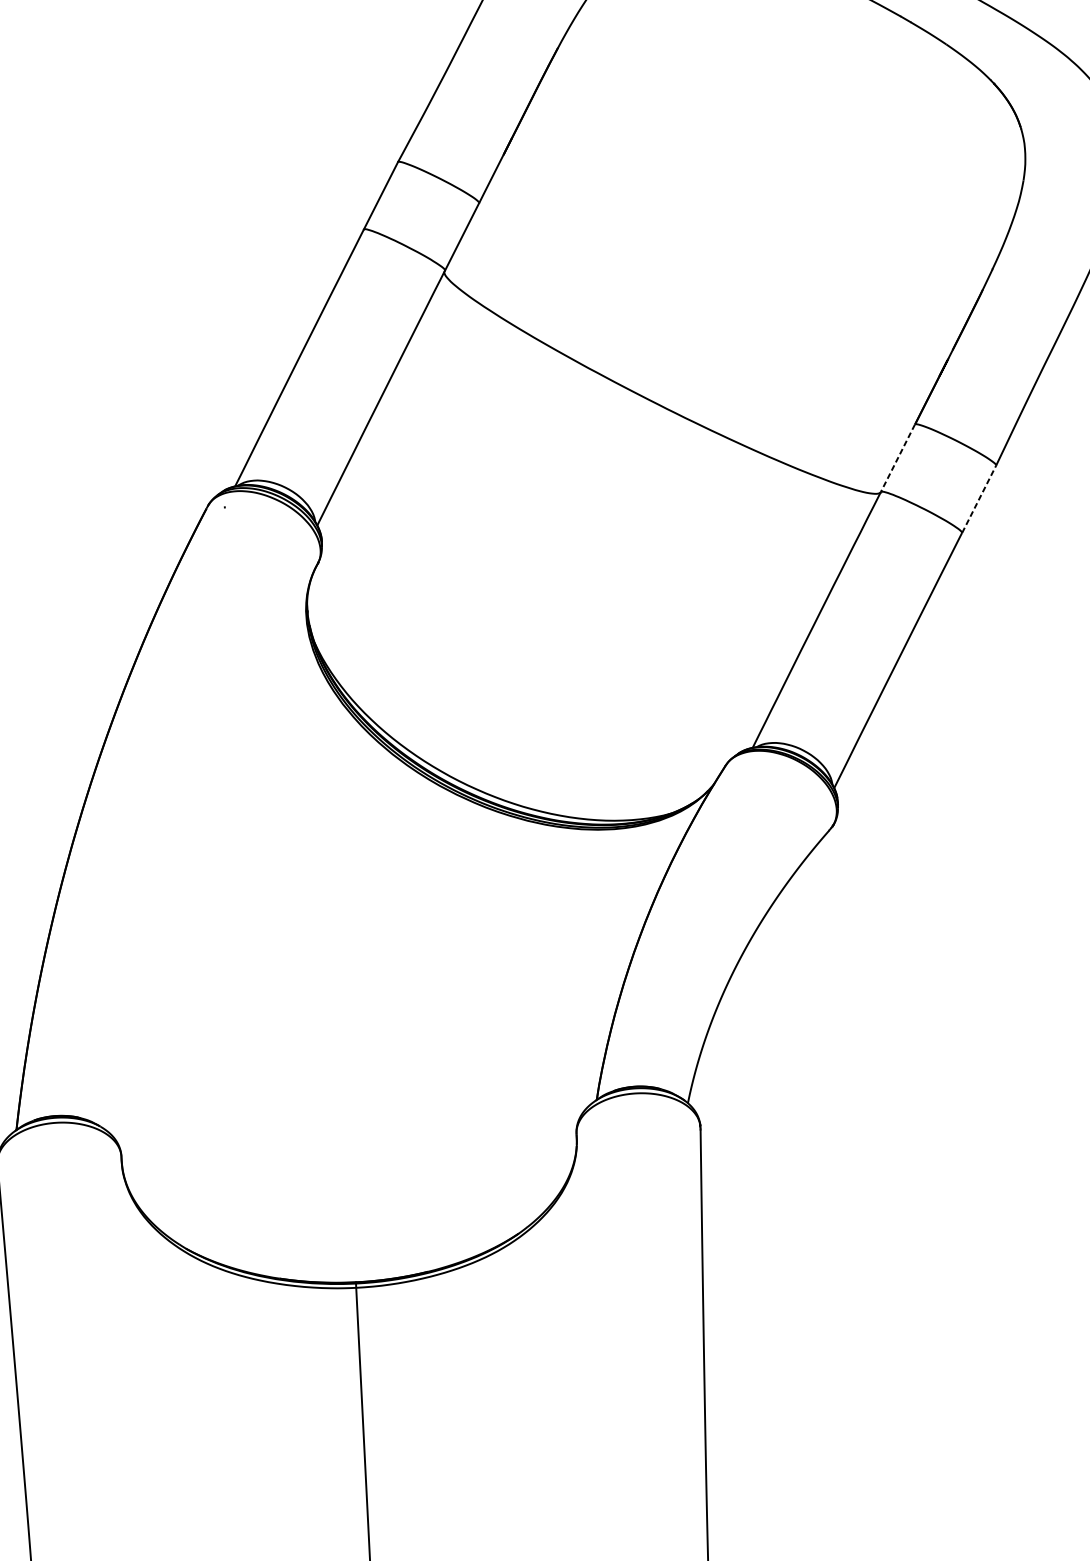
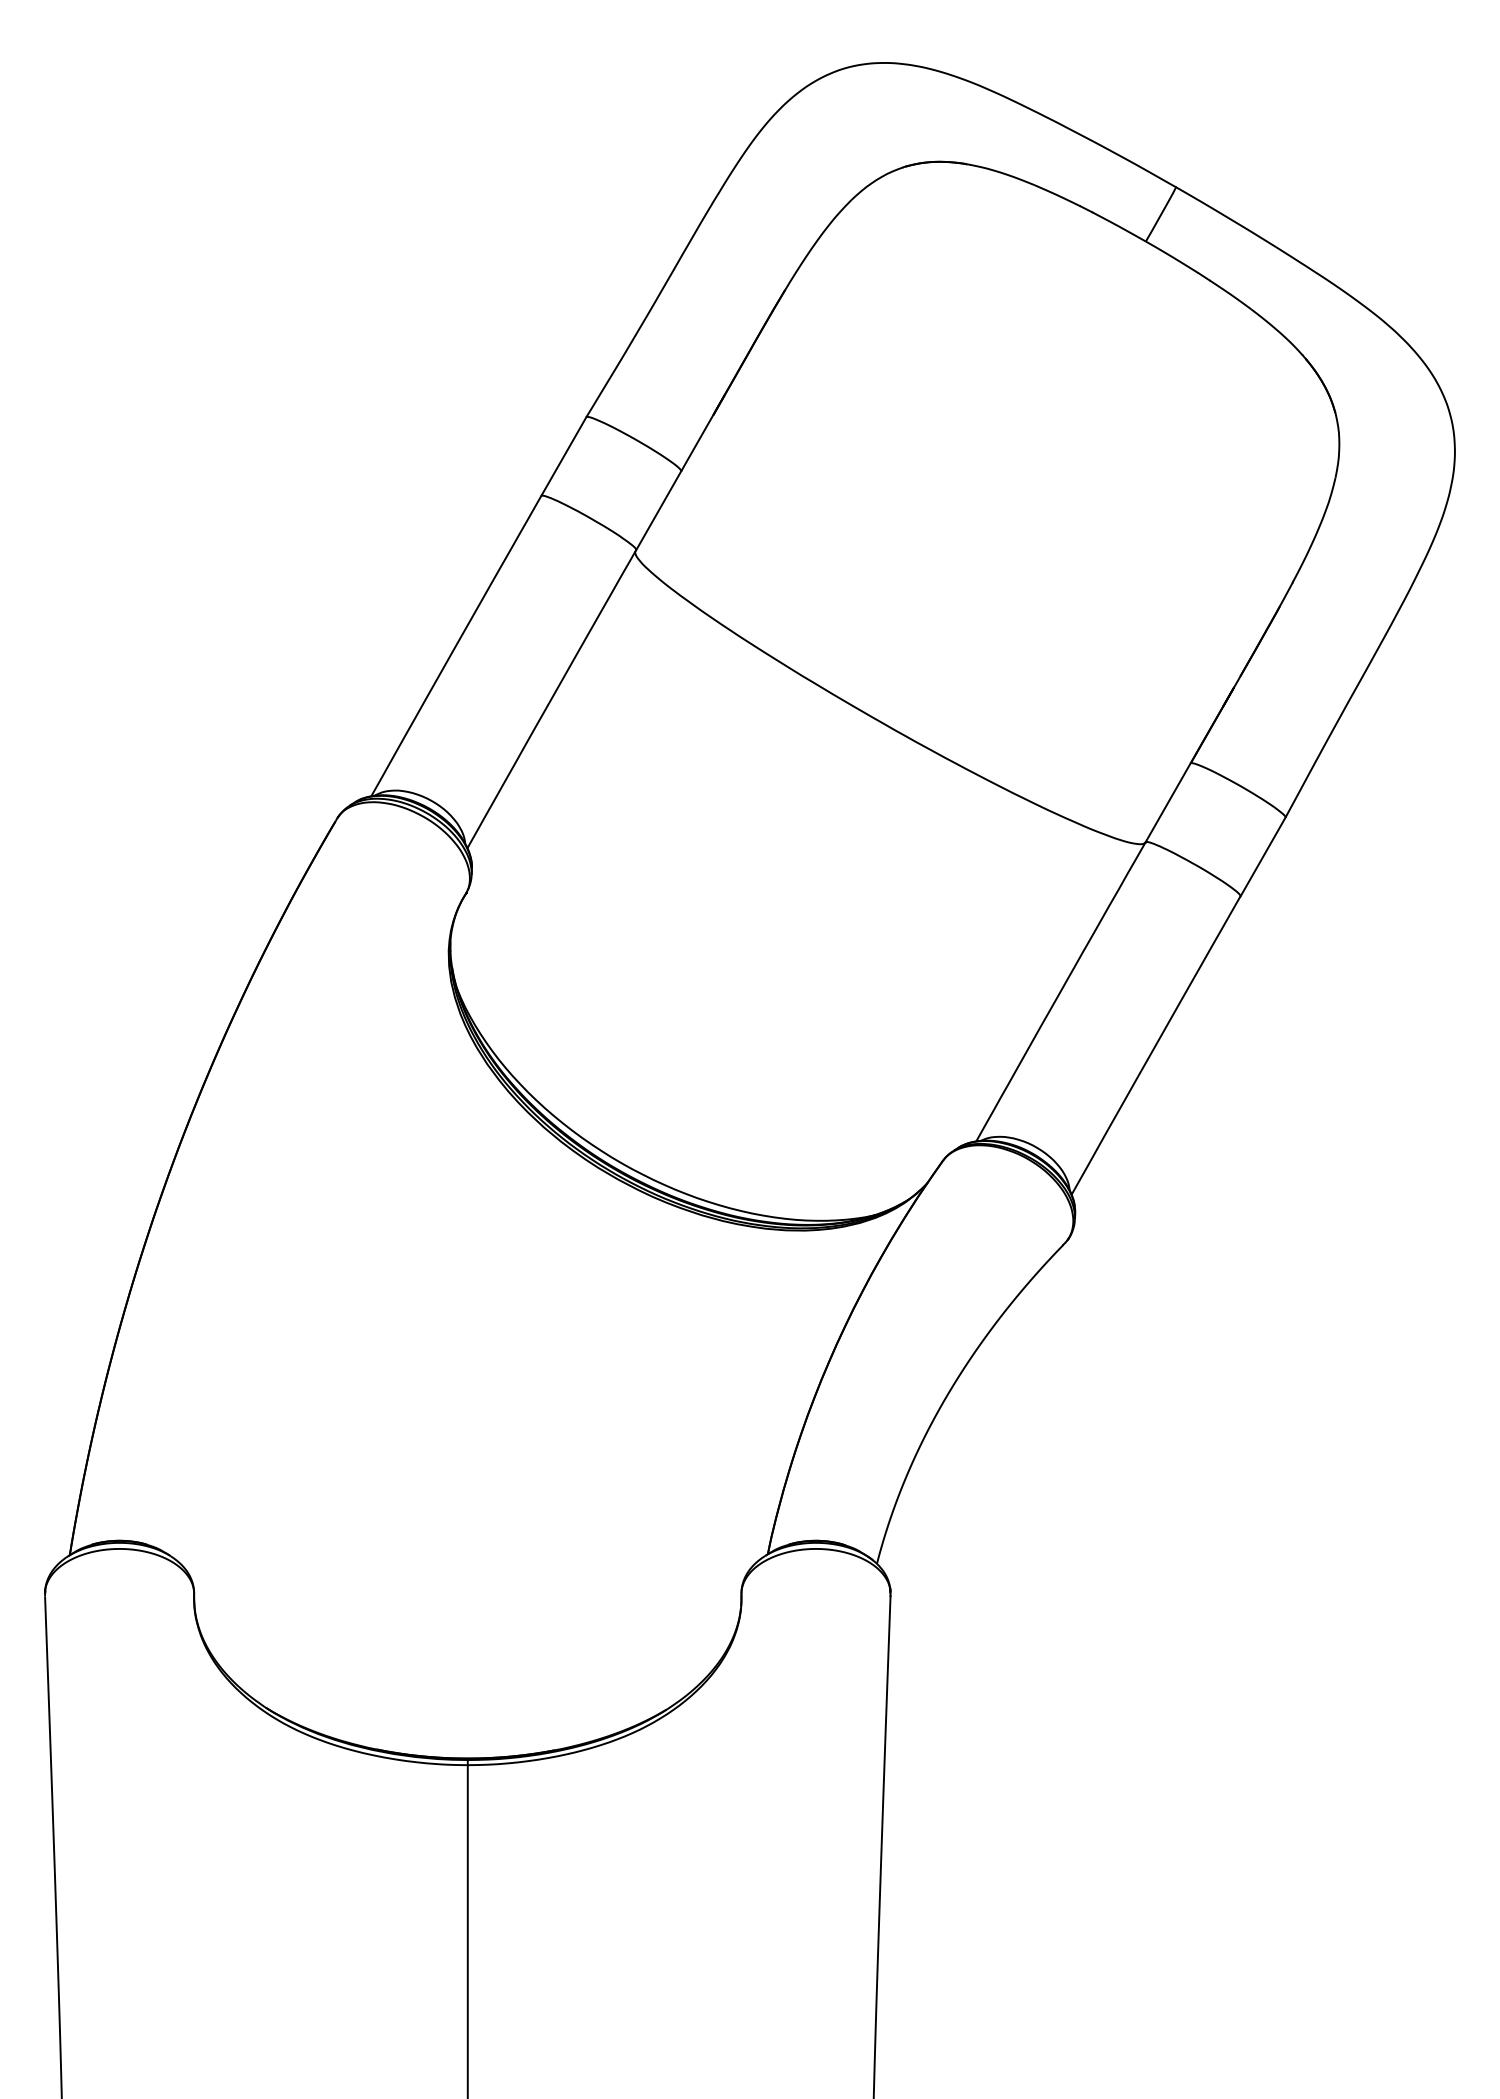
line: (897, 458) -> (1167, 803), dashed -> solid
line: (979, 498) -> (1263, 856), dashed -> solid

